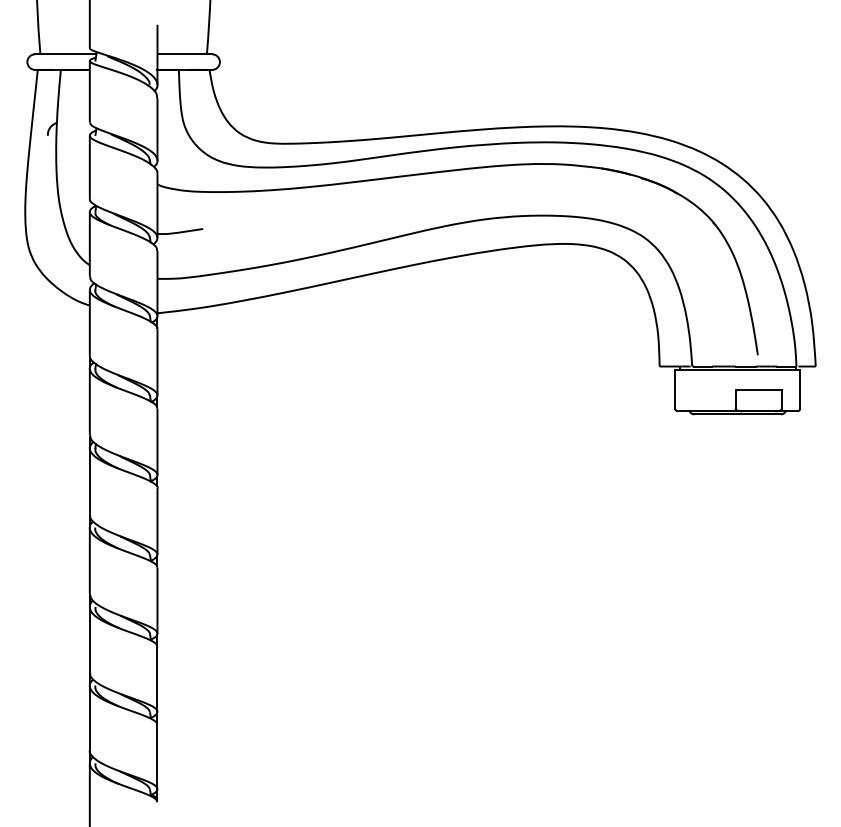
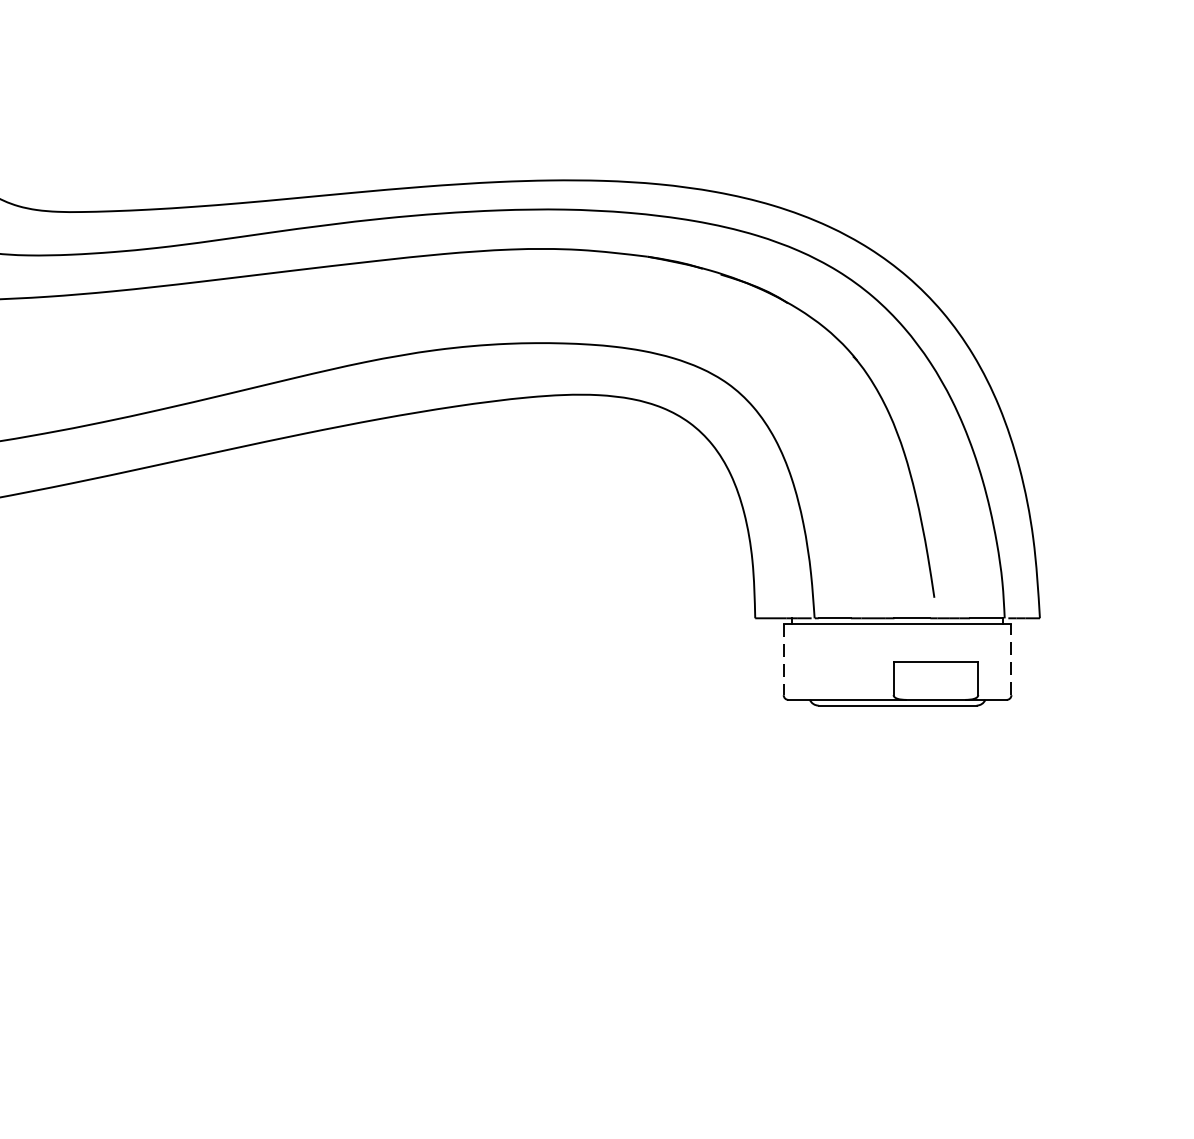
line: (675, 389) -> (784, 660), solid -> dashed
line: (800, 389) -> (1012, 660), solid -> dashed

